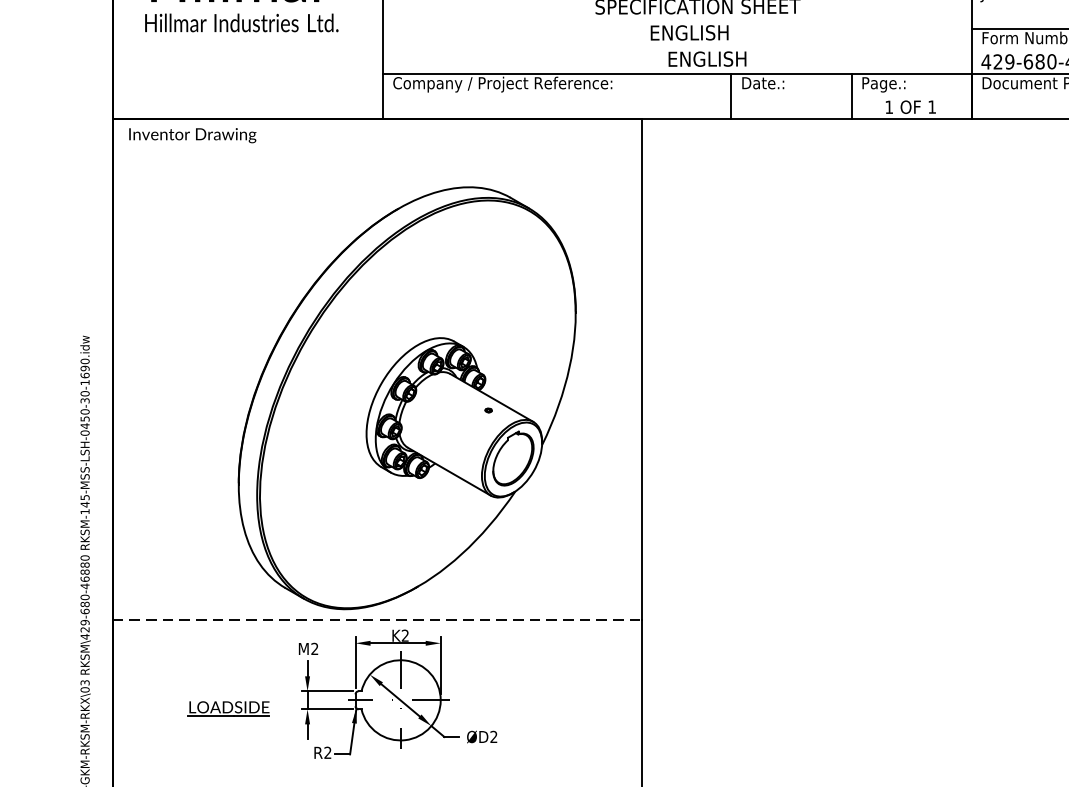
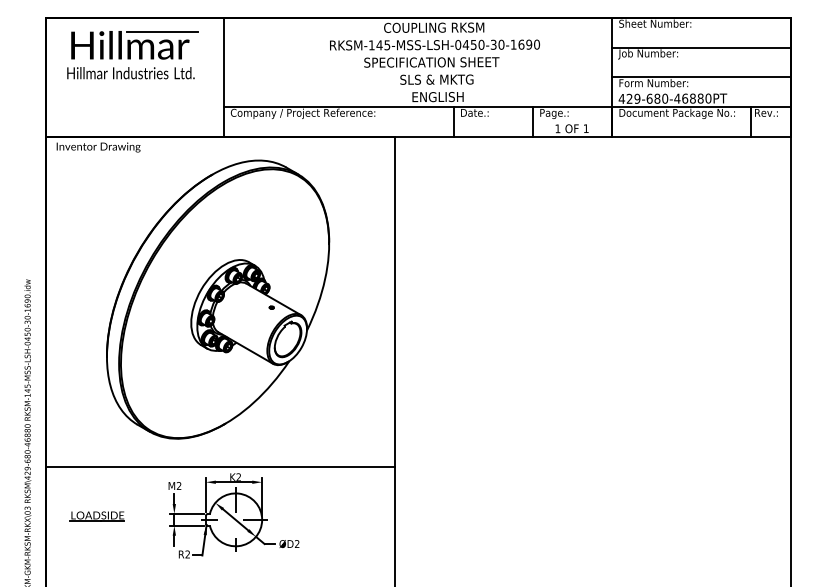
text: (705, 32) -> (436, 79), ENGLISH -> SLS & MKTG
part: (407, 398) -> (218, 299), moved
line: (377, 620) -> (220, 467), dashed -> solid
part: (227, 708) -> (96, 516), moved

